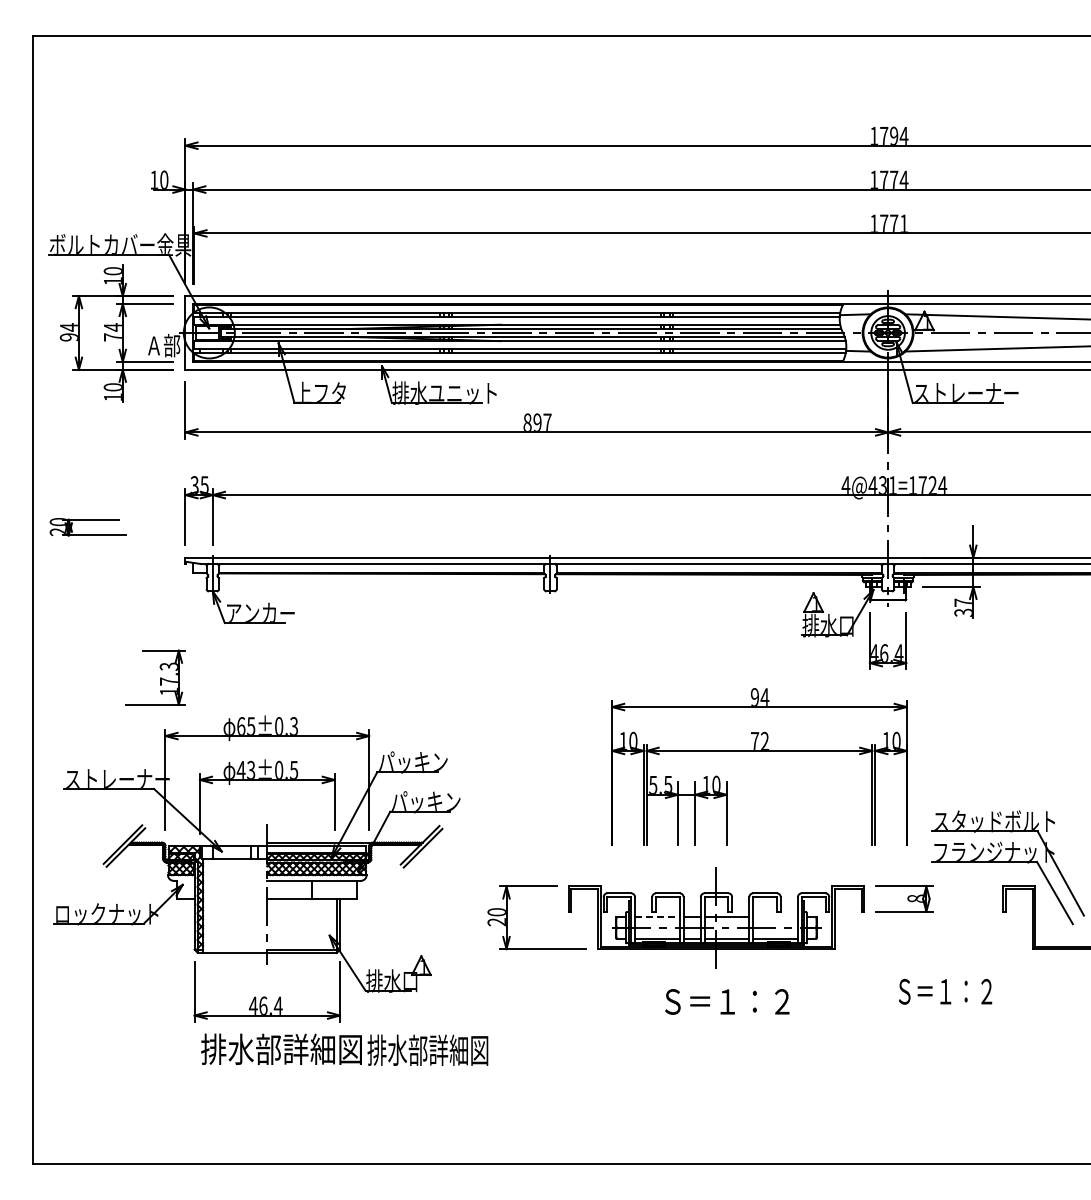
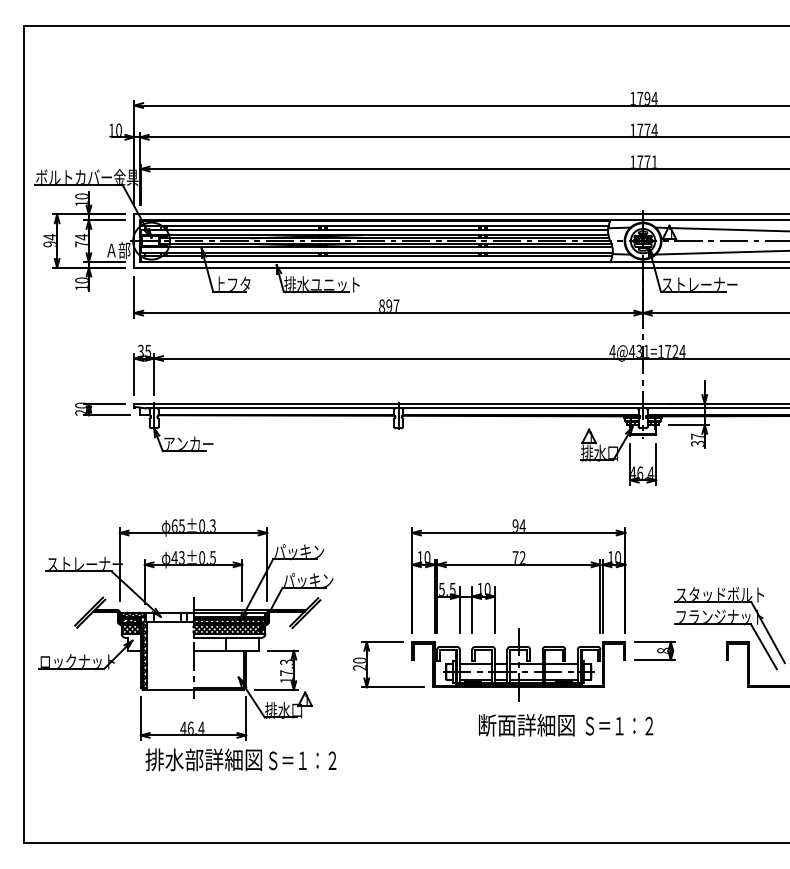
part: (87, 520) -> (102, 404), moved
part: (155, 677) -> (276, 670), moved
part: (759, 751) -> (518, 565), moved
line: (657, 917) -> (476, 664), dashed -> solid
line: (775, 917) -> (561, 664), added
text: (945, 991) -> (619, 725), moved
text: (727, 1001) -> (526, 725), Ｓ＝１：２ -> 断面詳細図
text: (427, 1049) -> (309, 759), 排水部詳細図 -> Ｓ＝１：２

